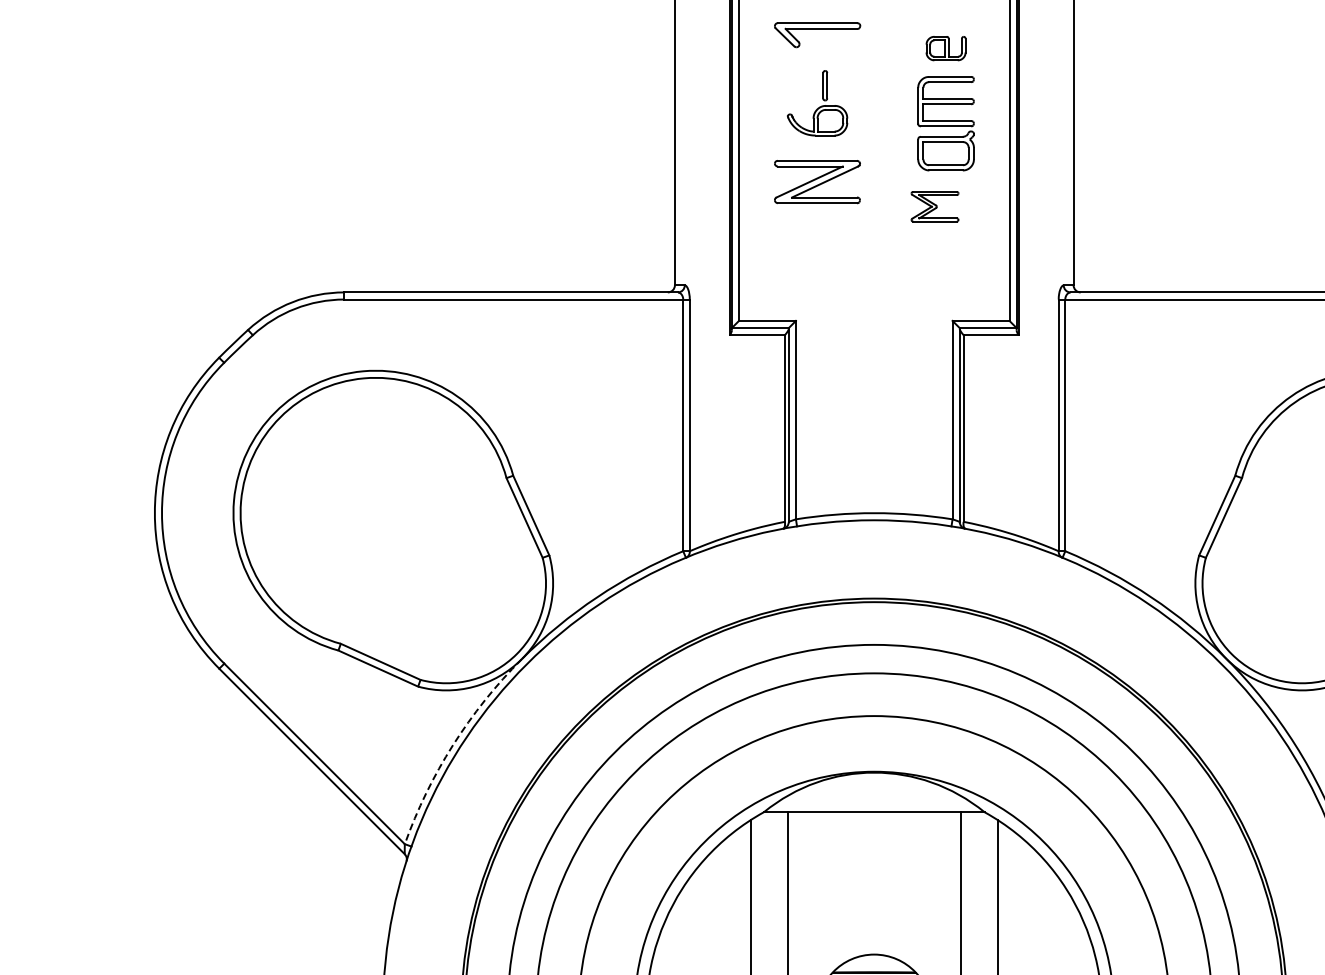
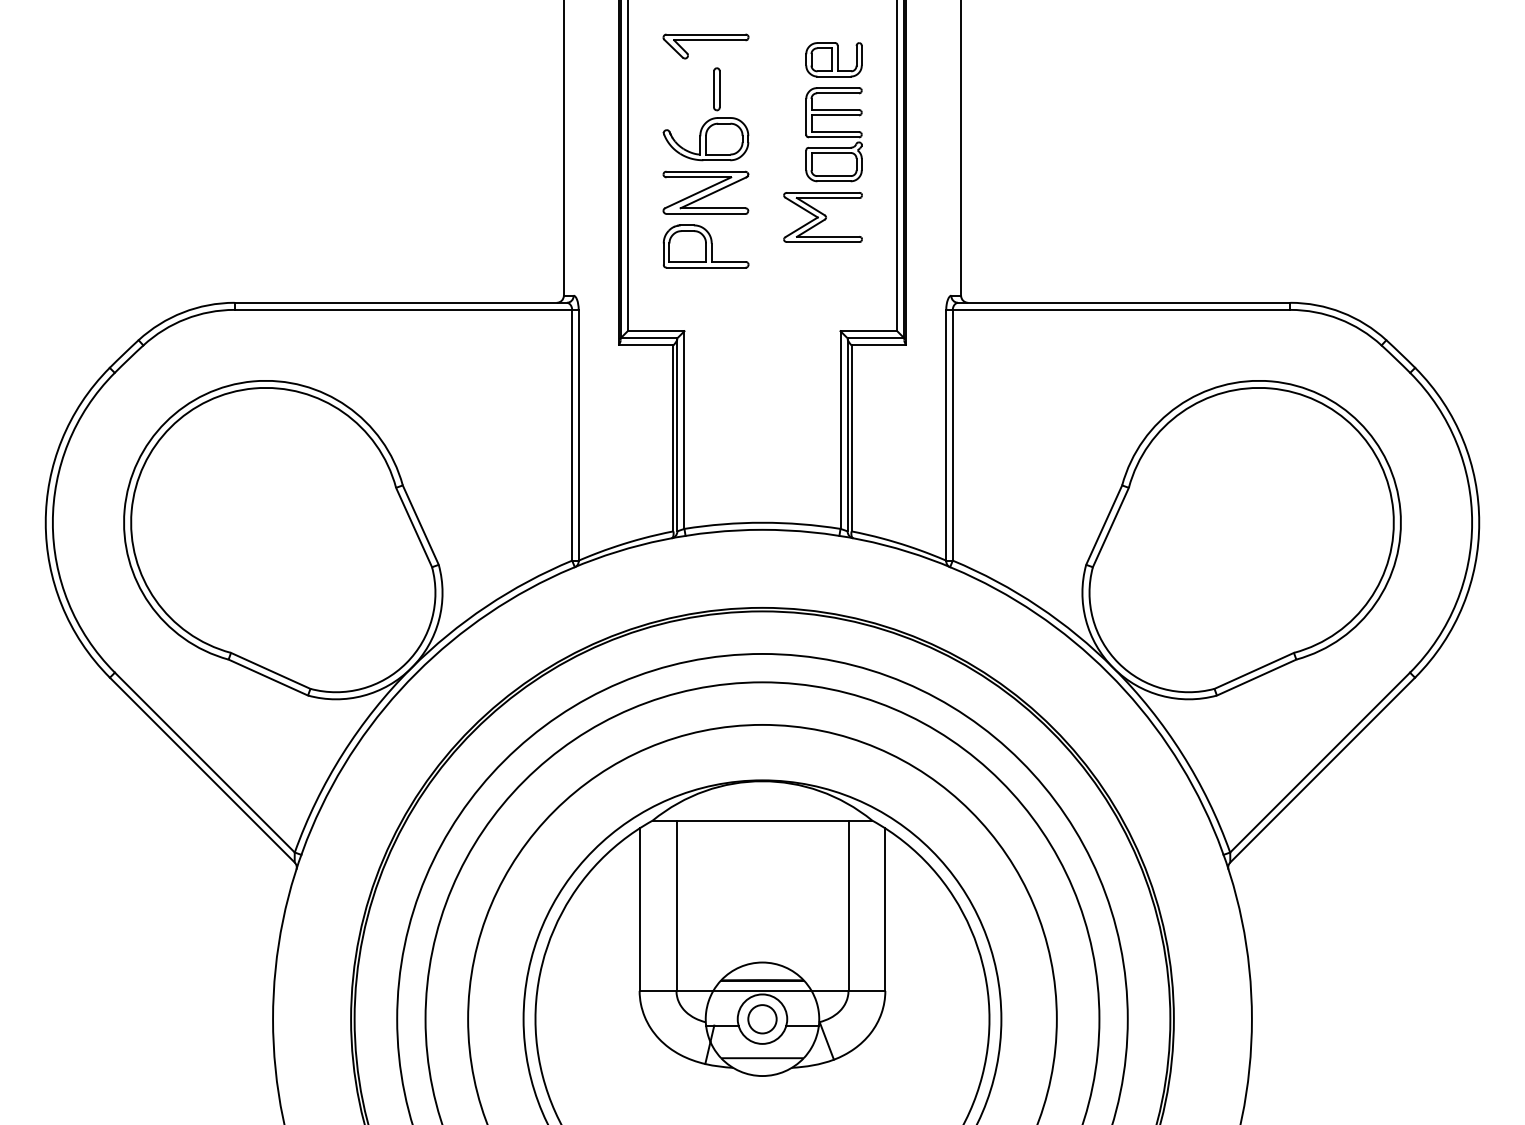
part: (945, 48) -> (833, 59), size x1.43
part: (817, 103) -> (705, 114), size x1.43
part: (934, 206) -> (822, 217), size x1.67
part: (817, 235) -> (705, 246), added
arc: (452, 744) -> (342, 753), dashed -> solid

